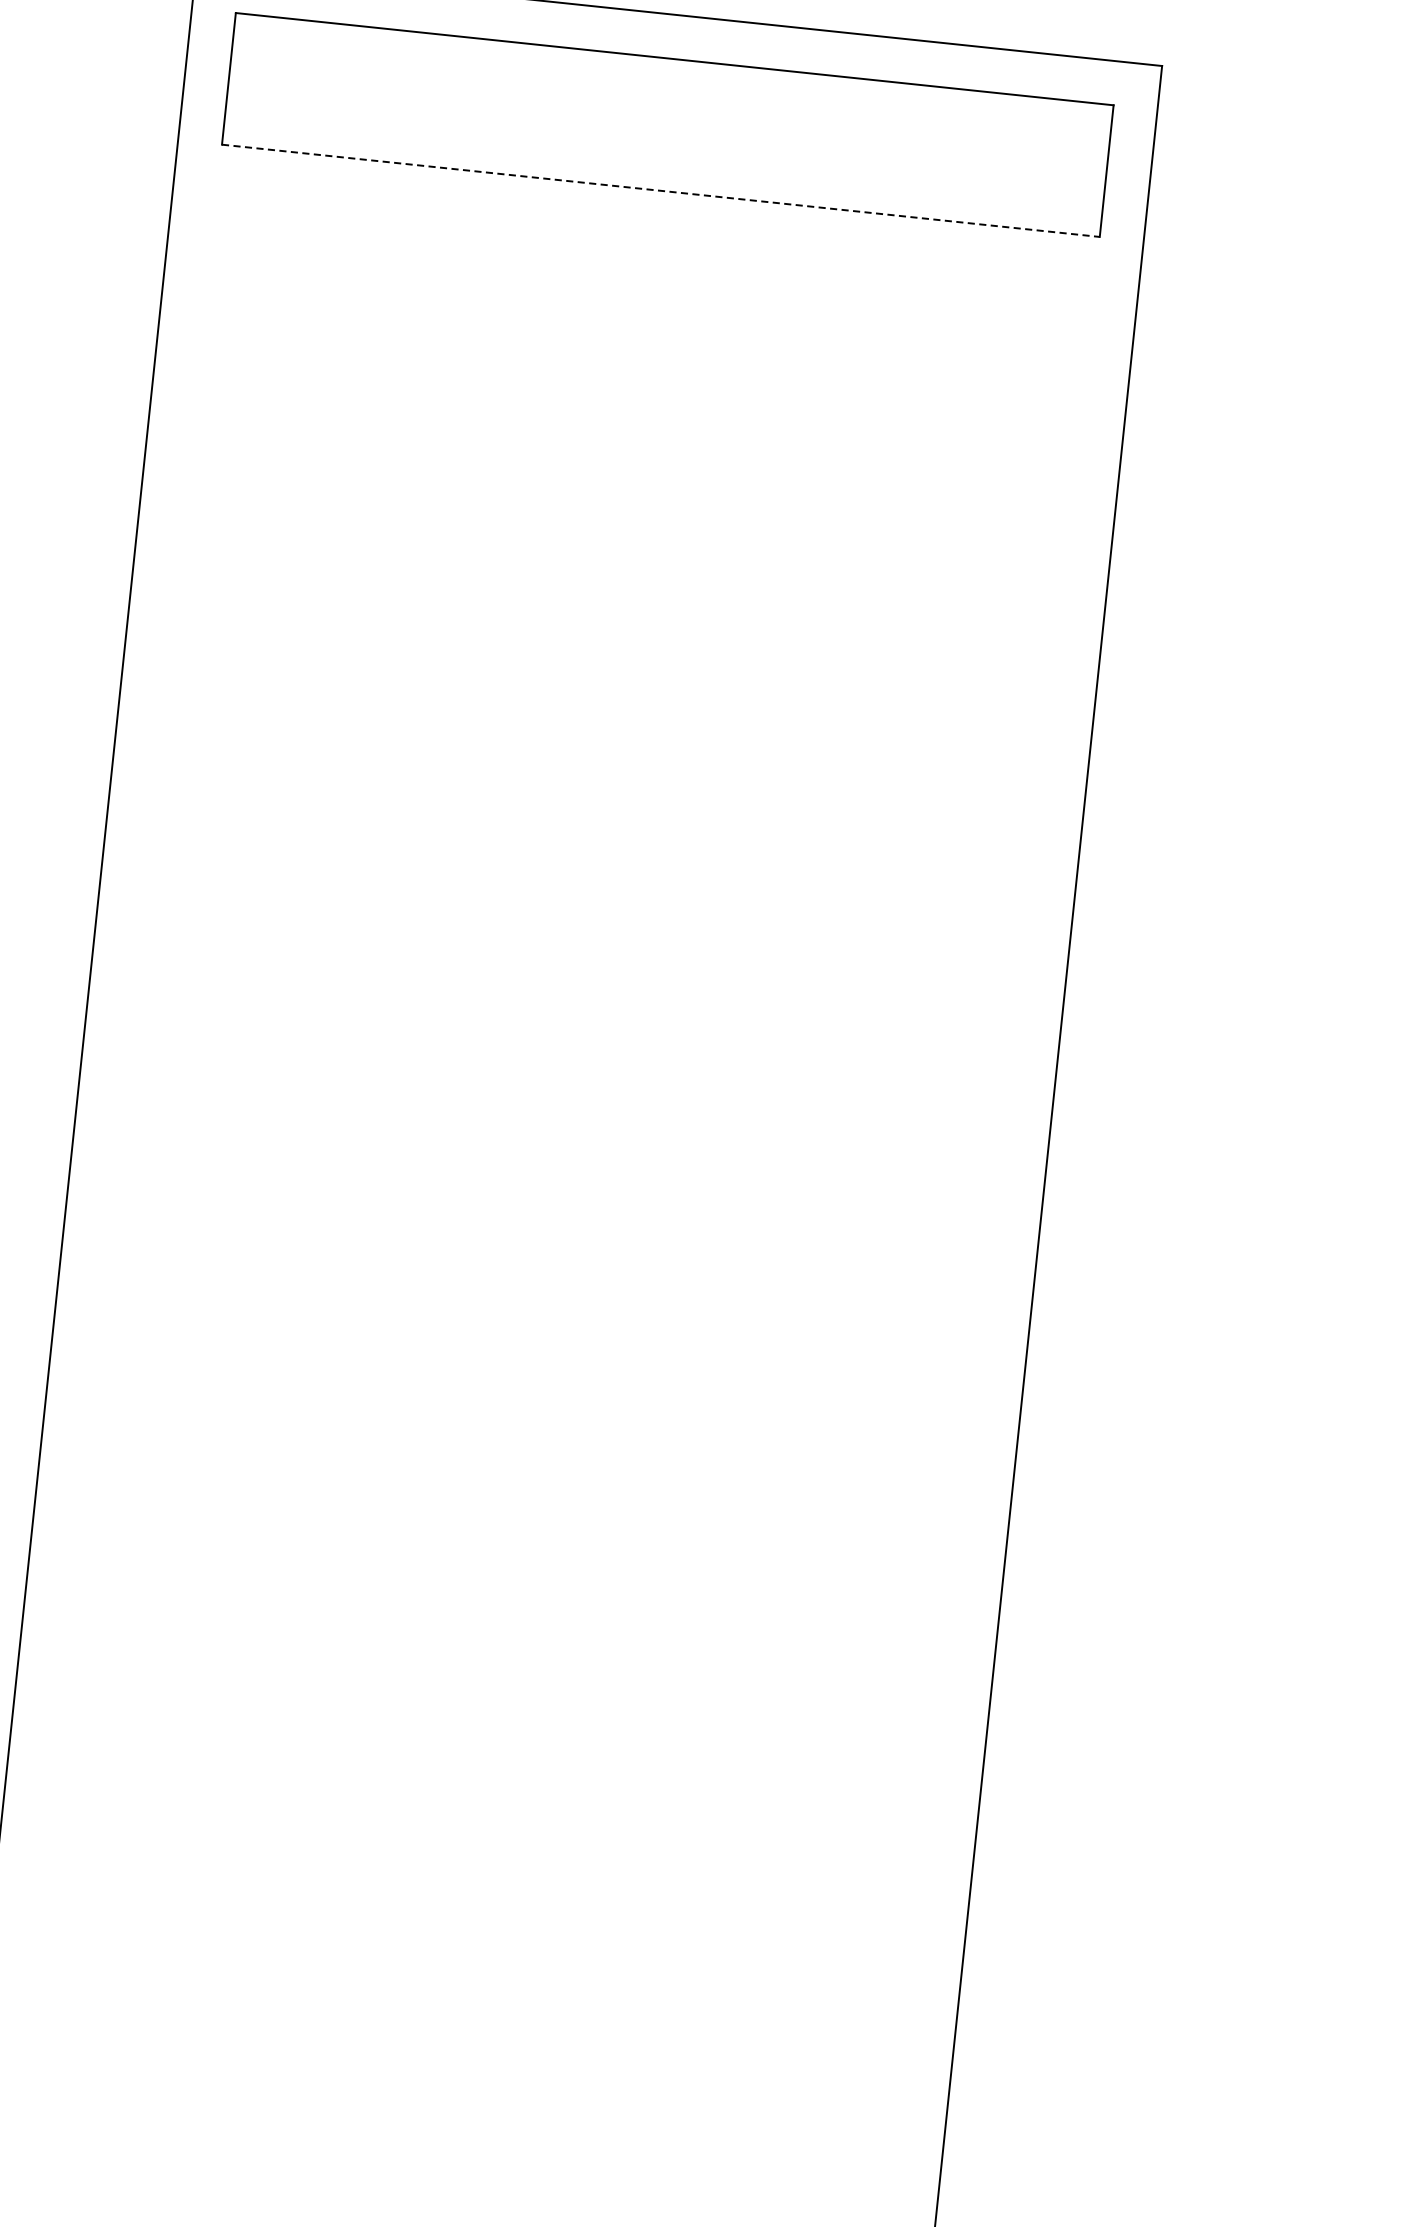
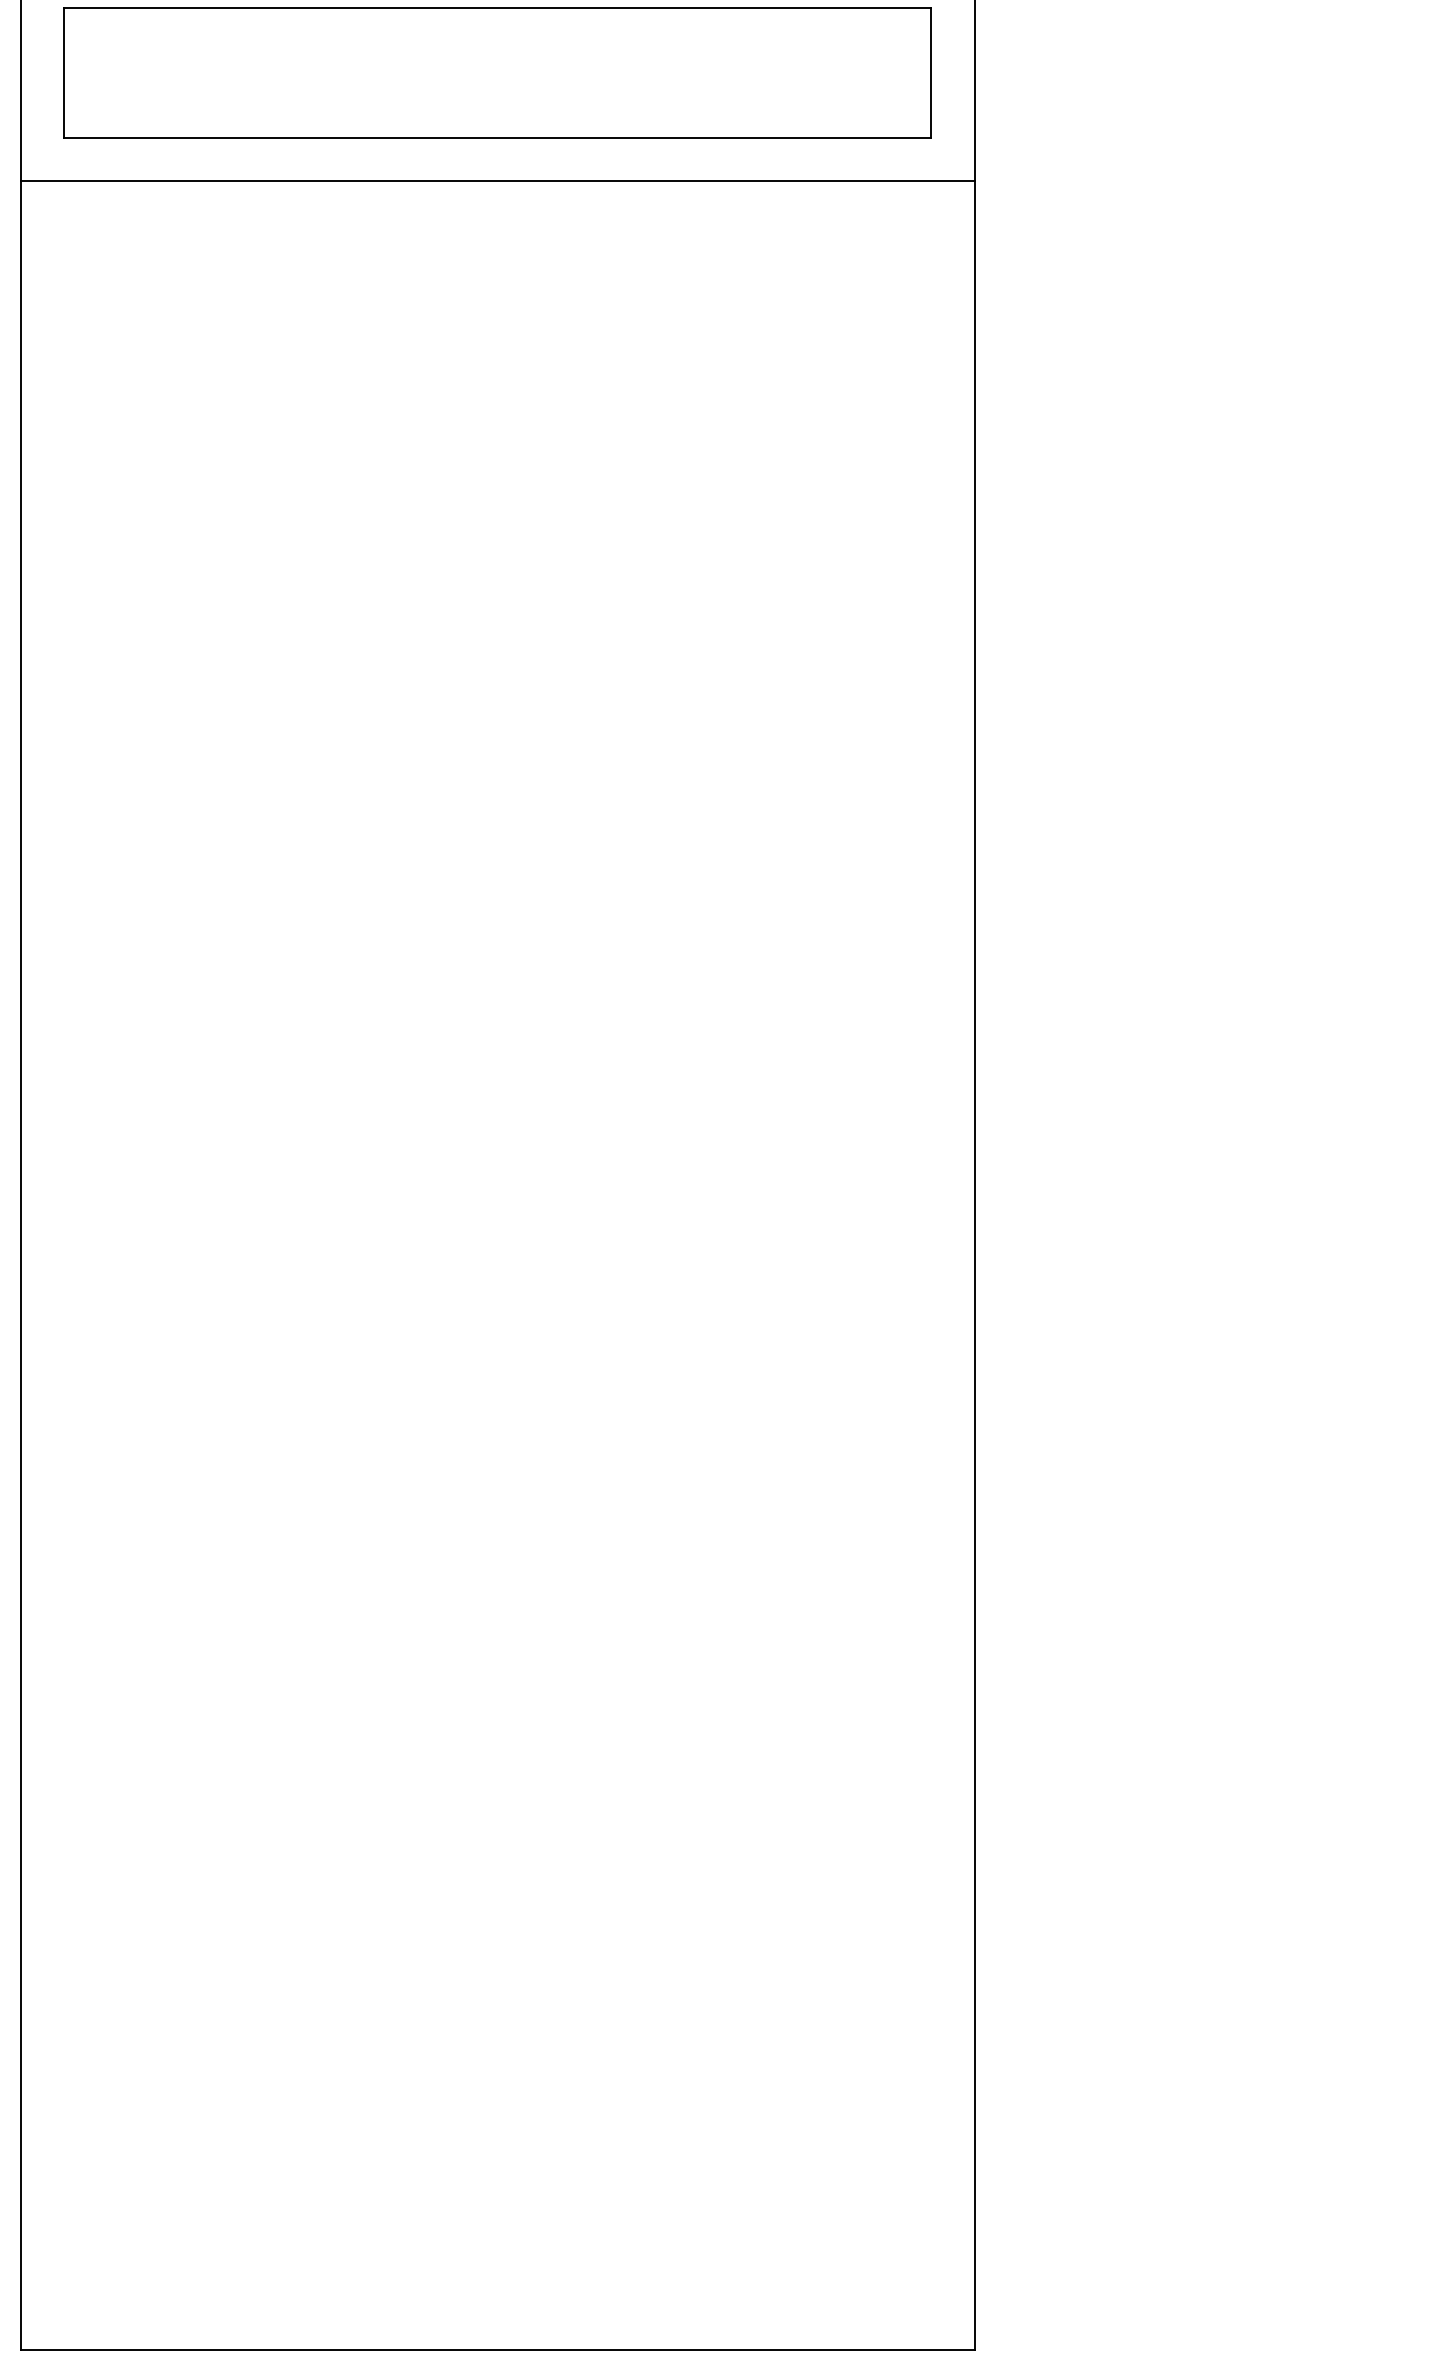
line: (660, 190) -> (497, 137), dashed -> solid
line: (656, 234) -> (497, 181), added

